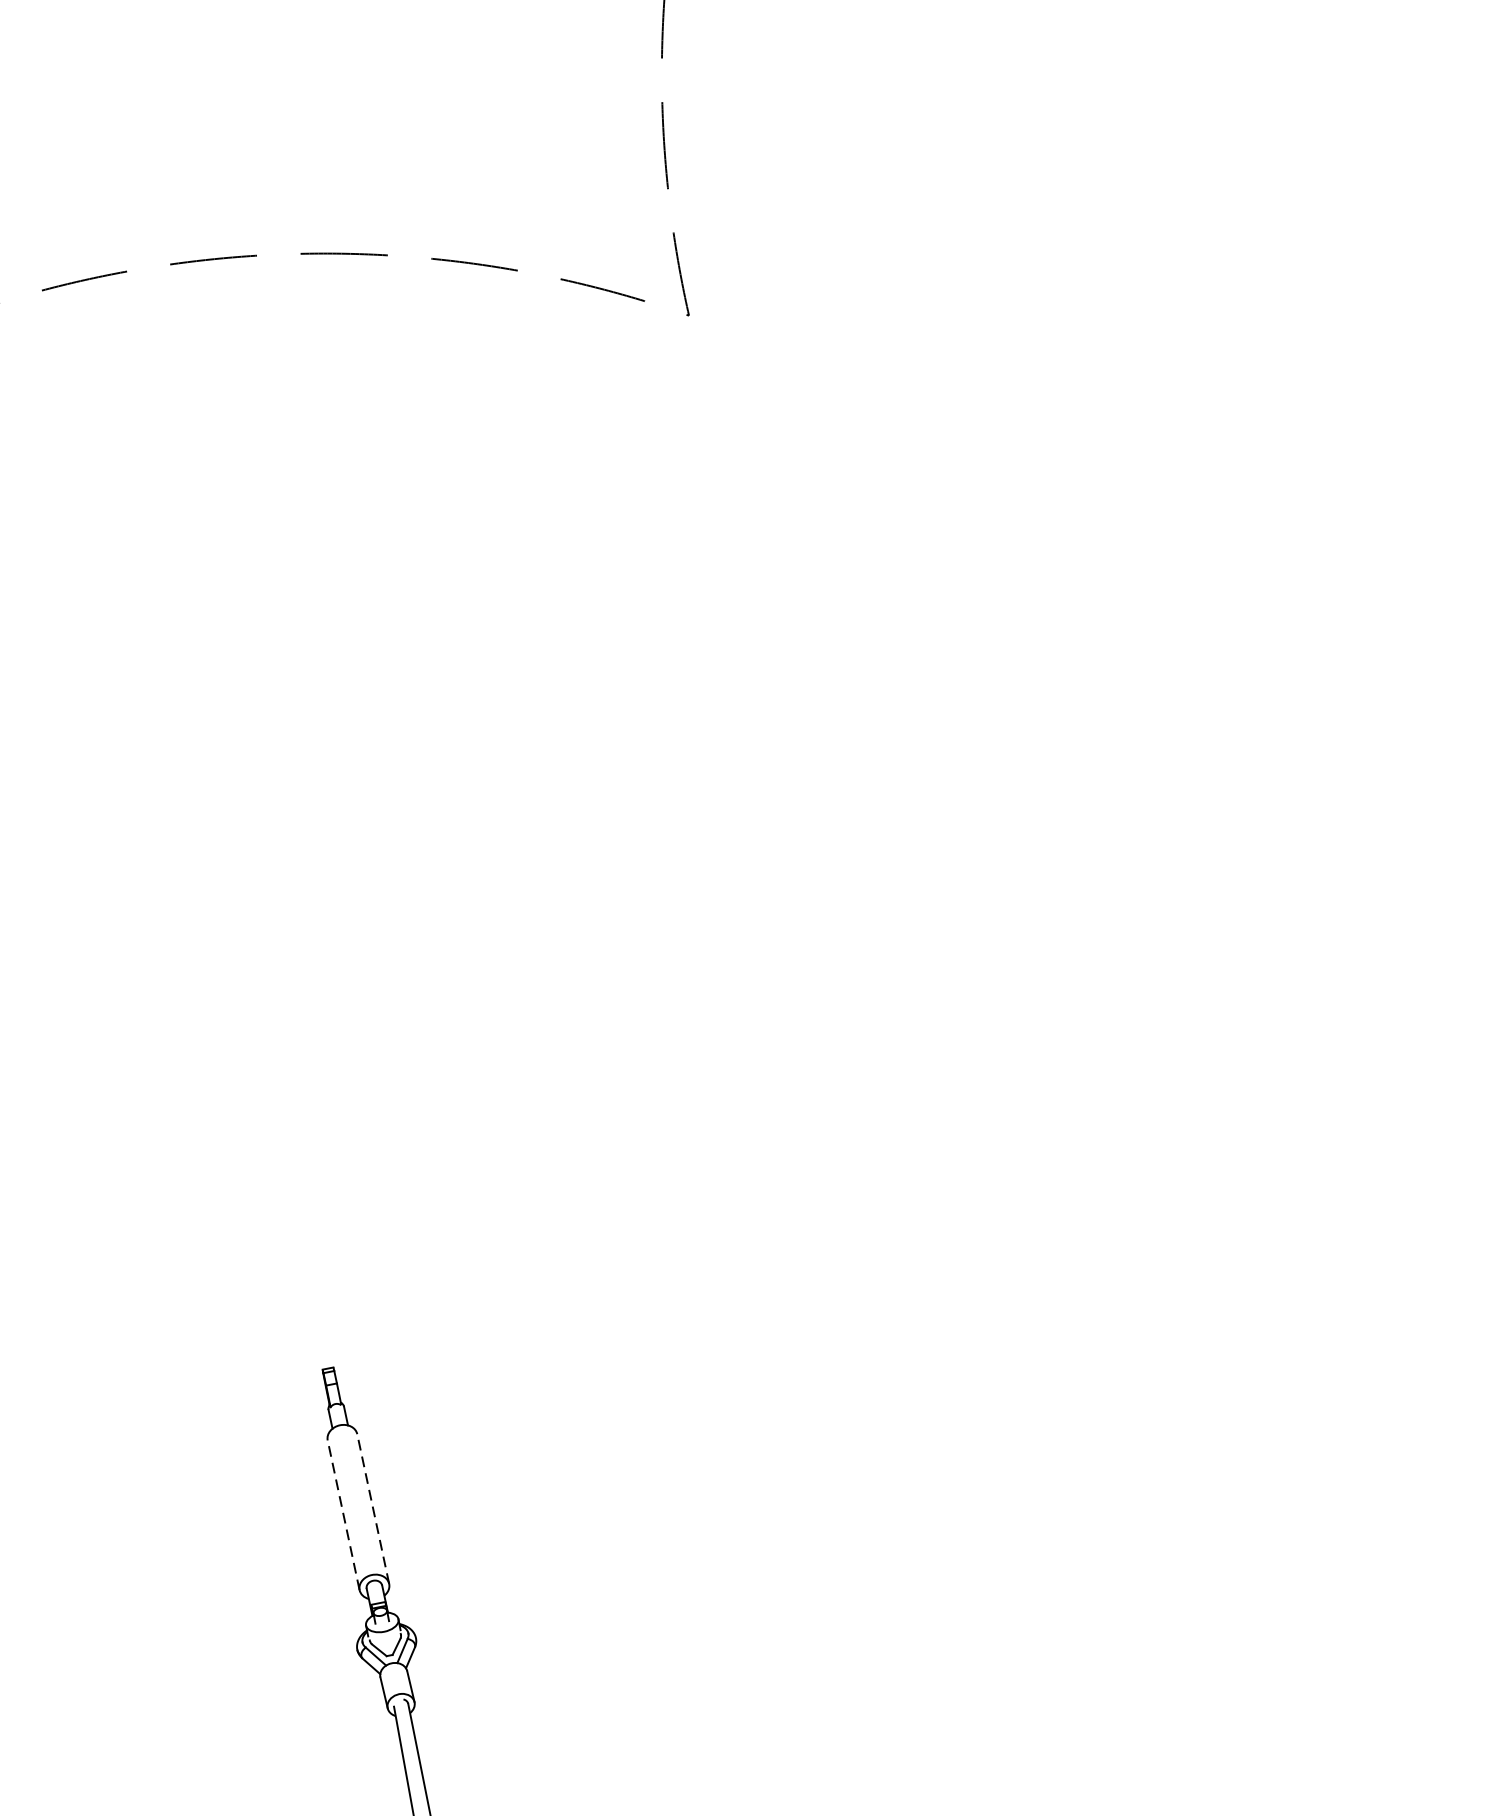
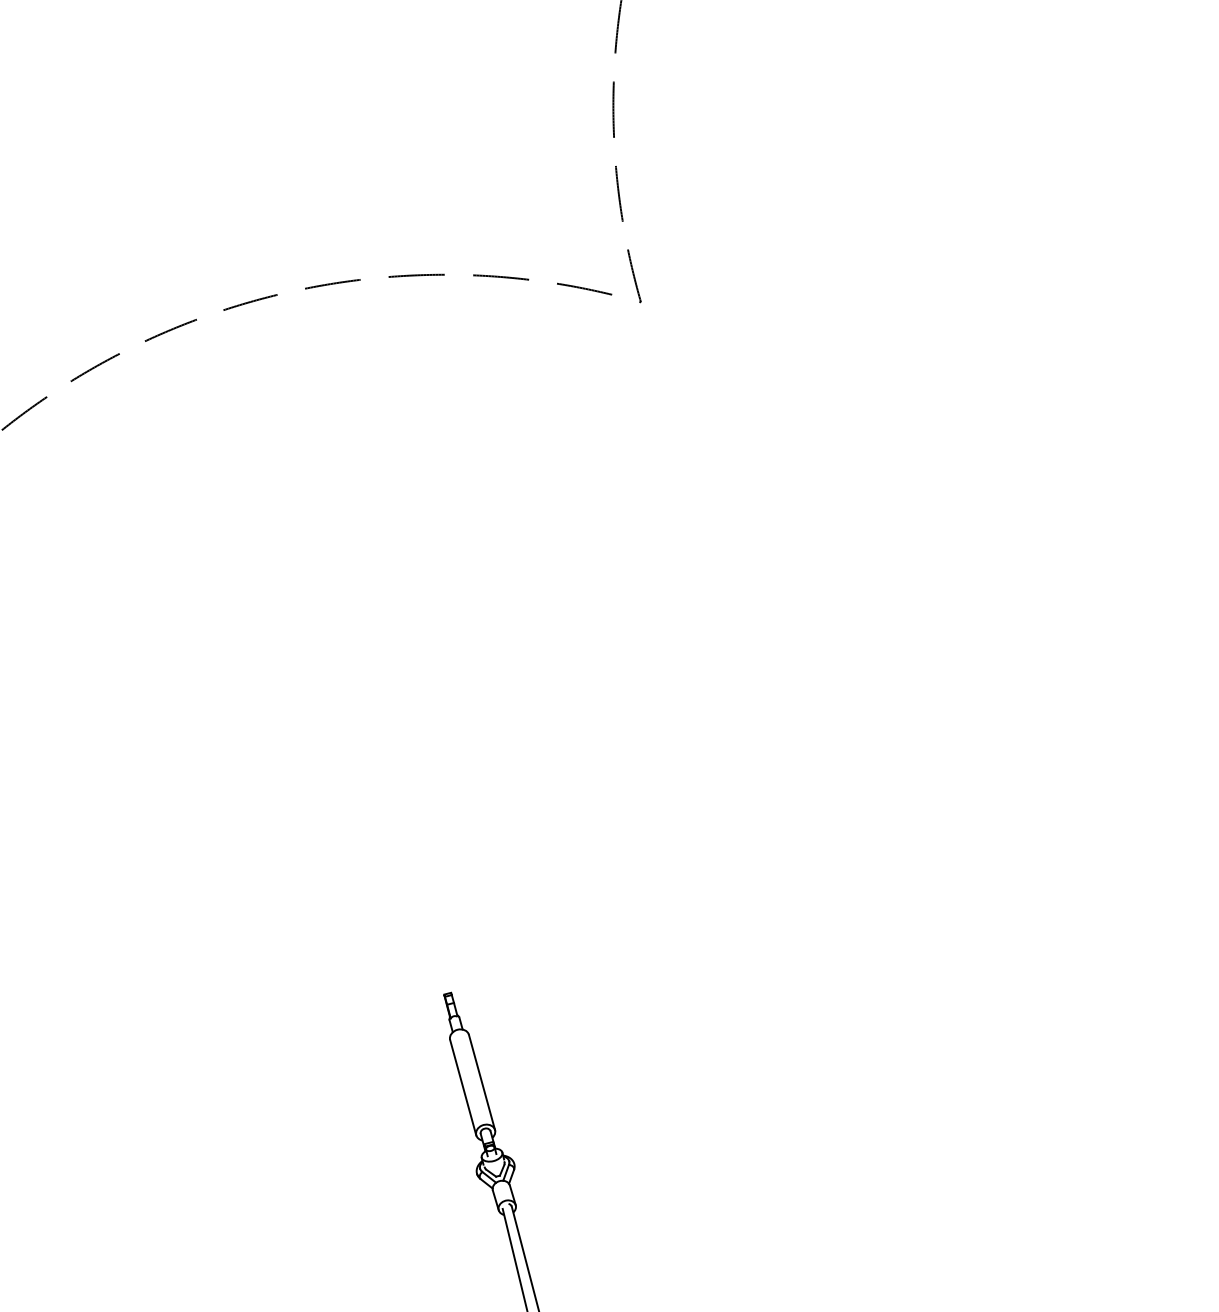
line: (372, 1509) -> (481, 1082), dashed -> solid
line: (344, 1515) -> (463, 1087), dashed -> solid

